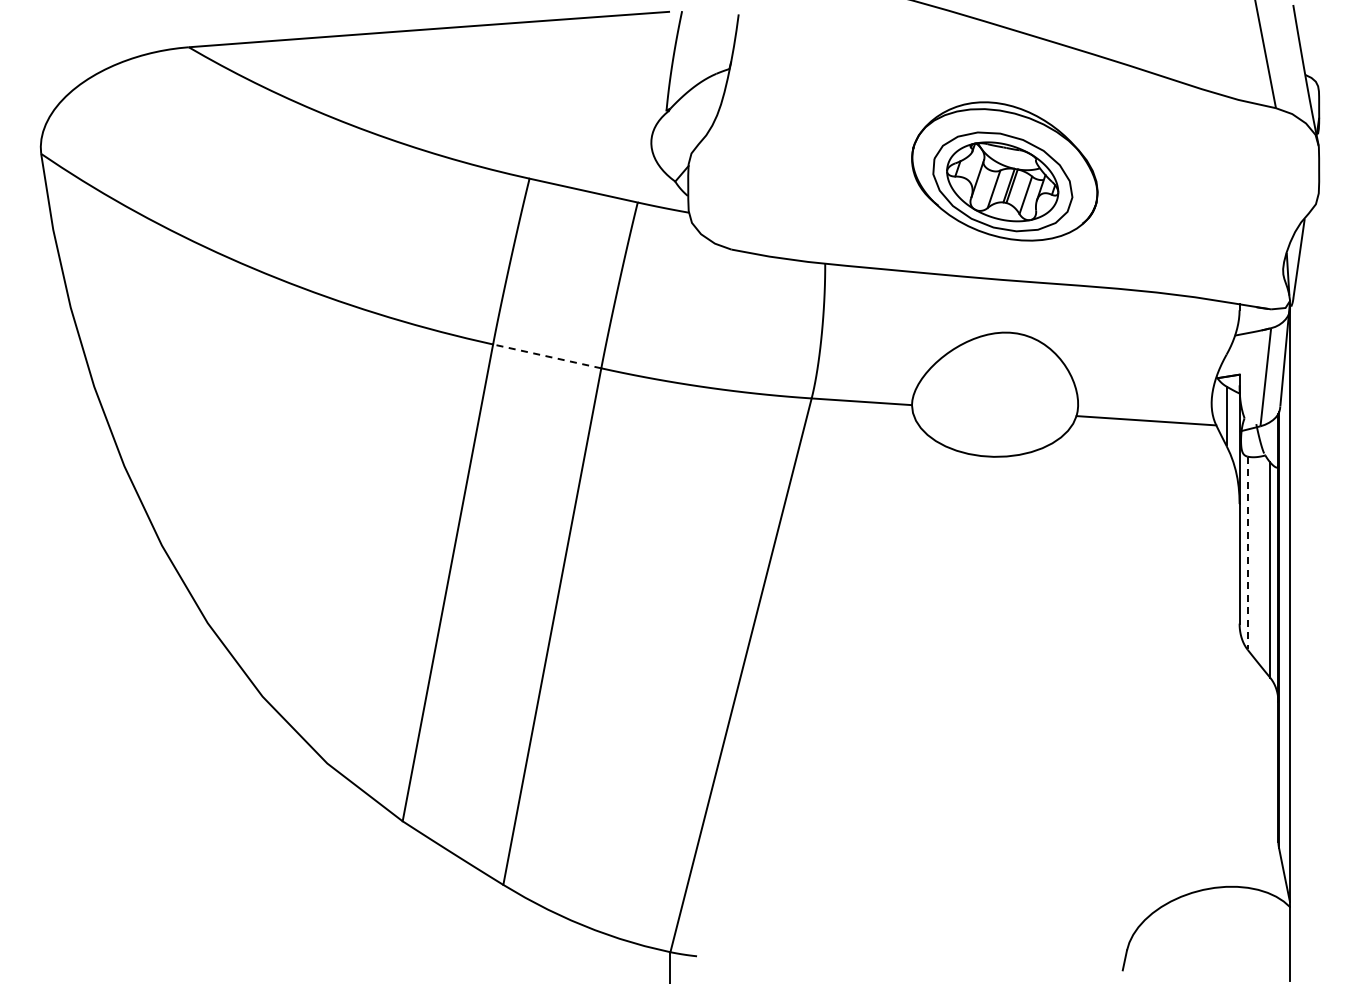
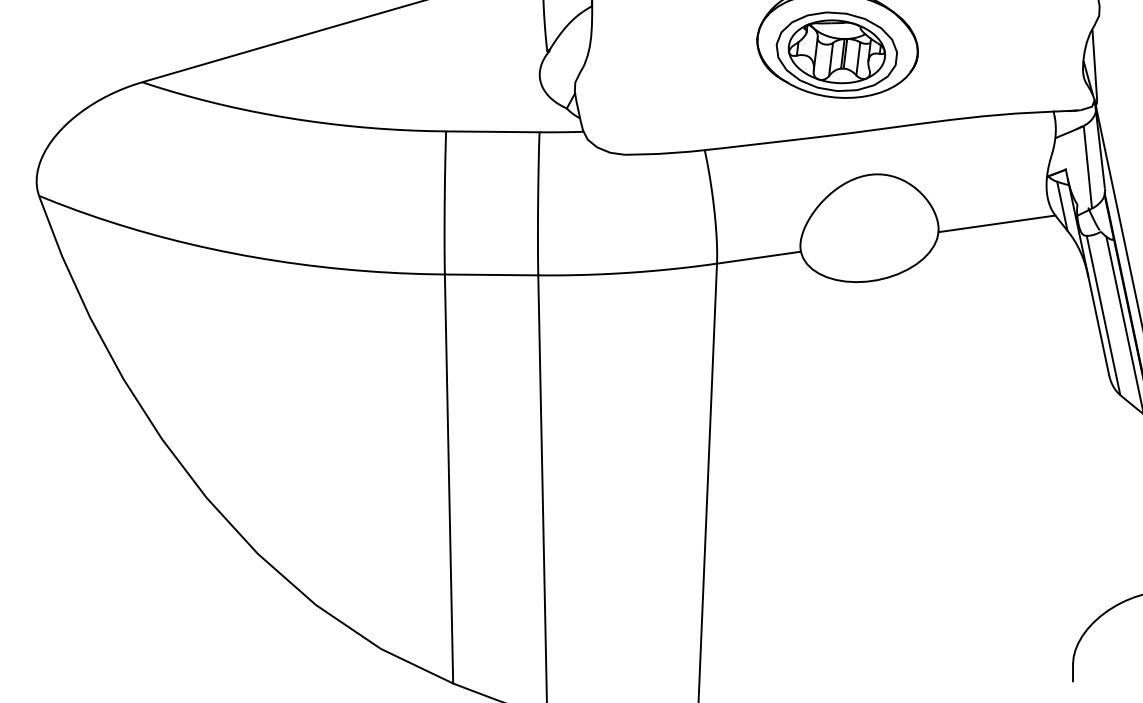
line: (546, 356) -> (491, 275), dashed -> solid
line: (1247, 553) -> (1103, 315), dashed -> solid

